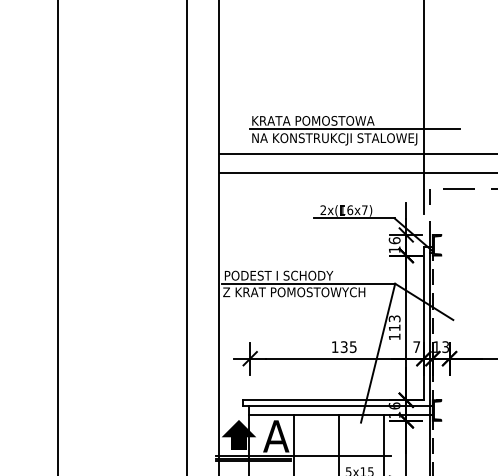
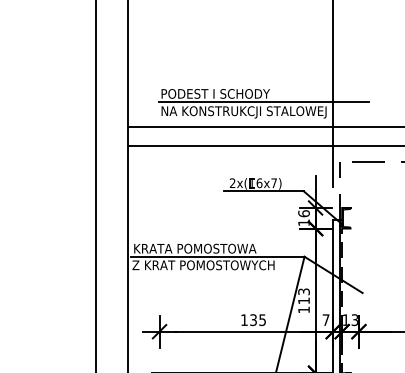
text: (313, 120) -> (222, 93), KRATA POMOSTOWA -> PODEST I SCHODY
text: (286, 275) -> (195, 248), PODEST I SCHODY -> KRATA POMOSTOWA

